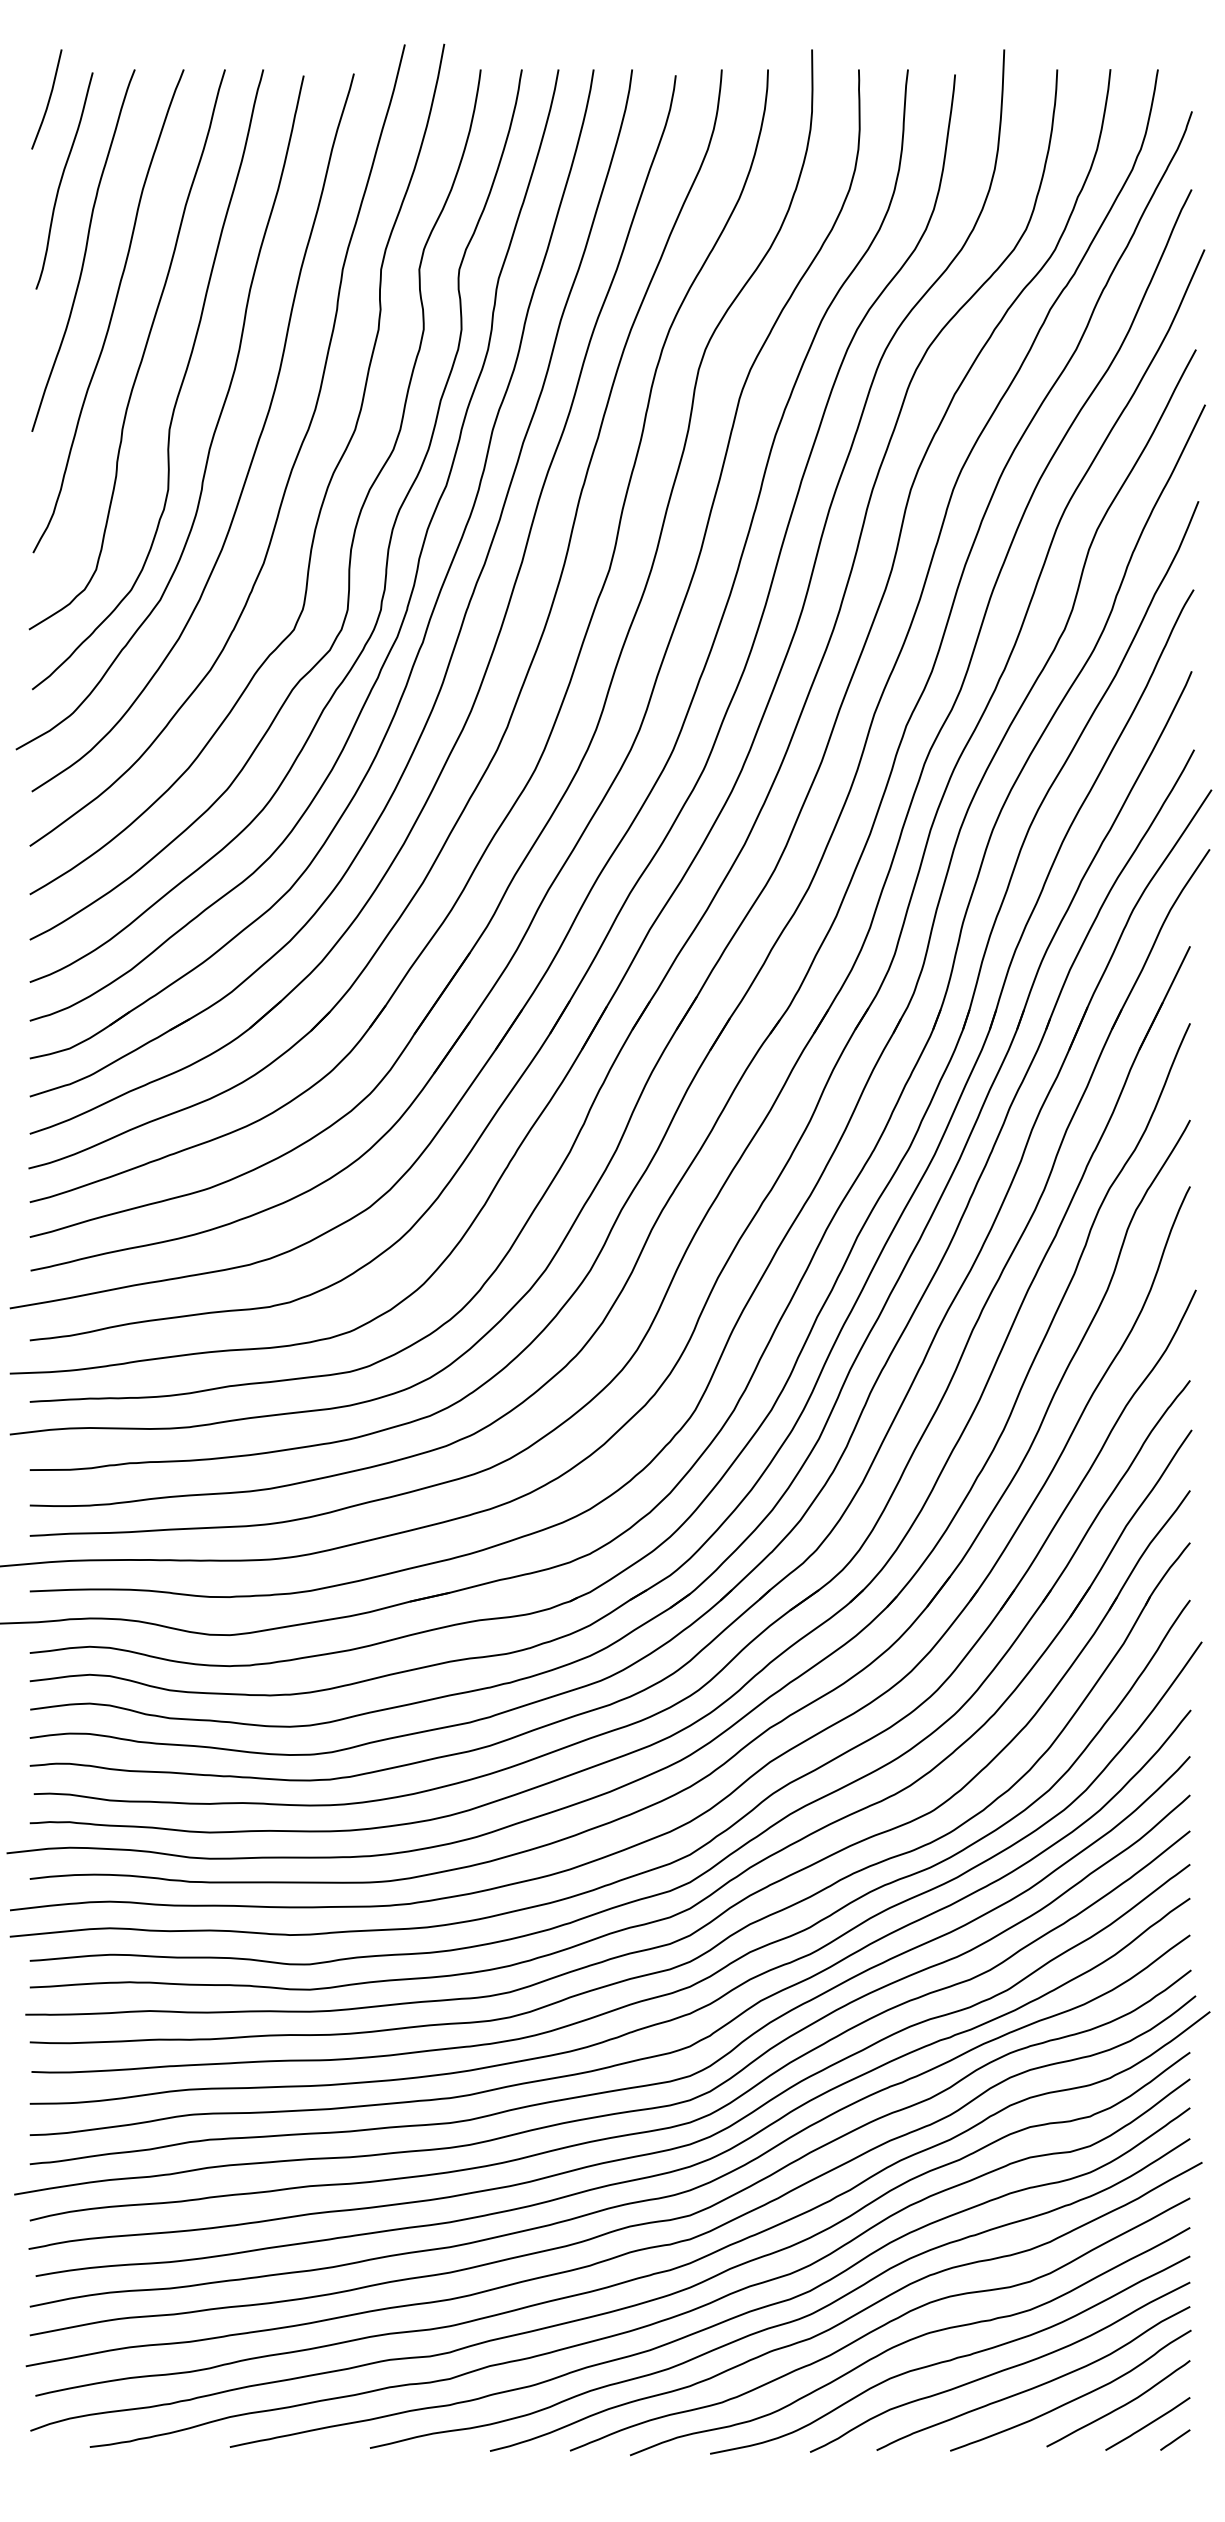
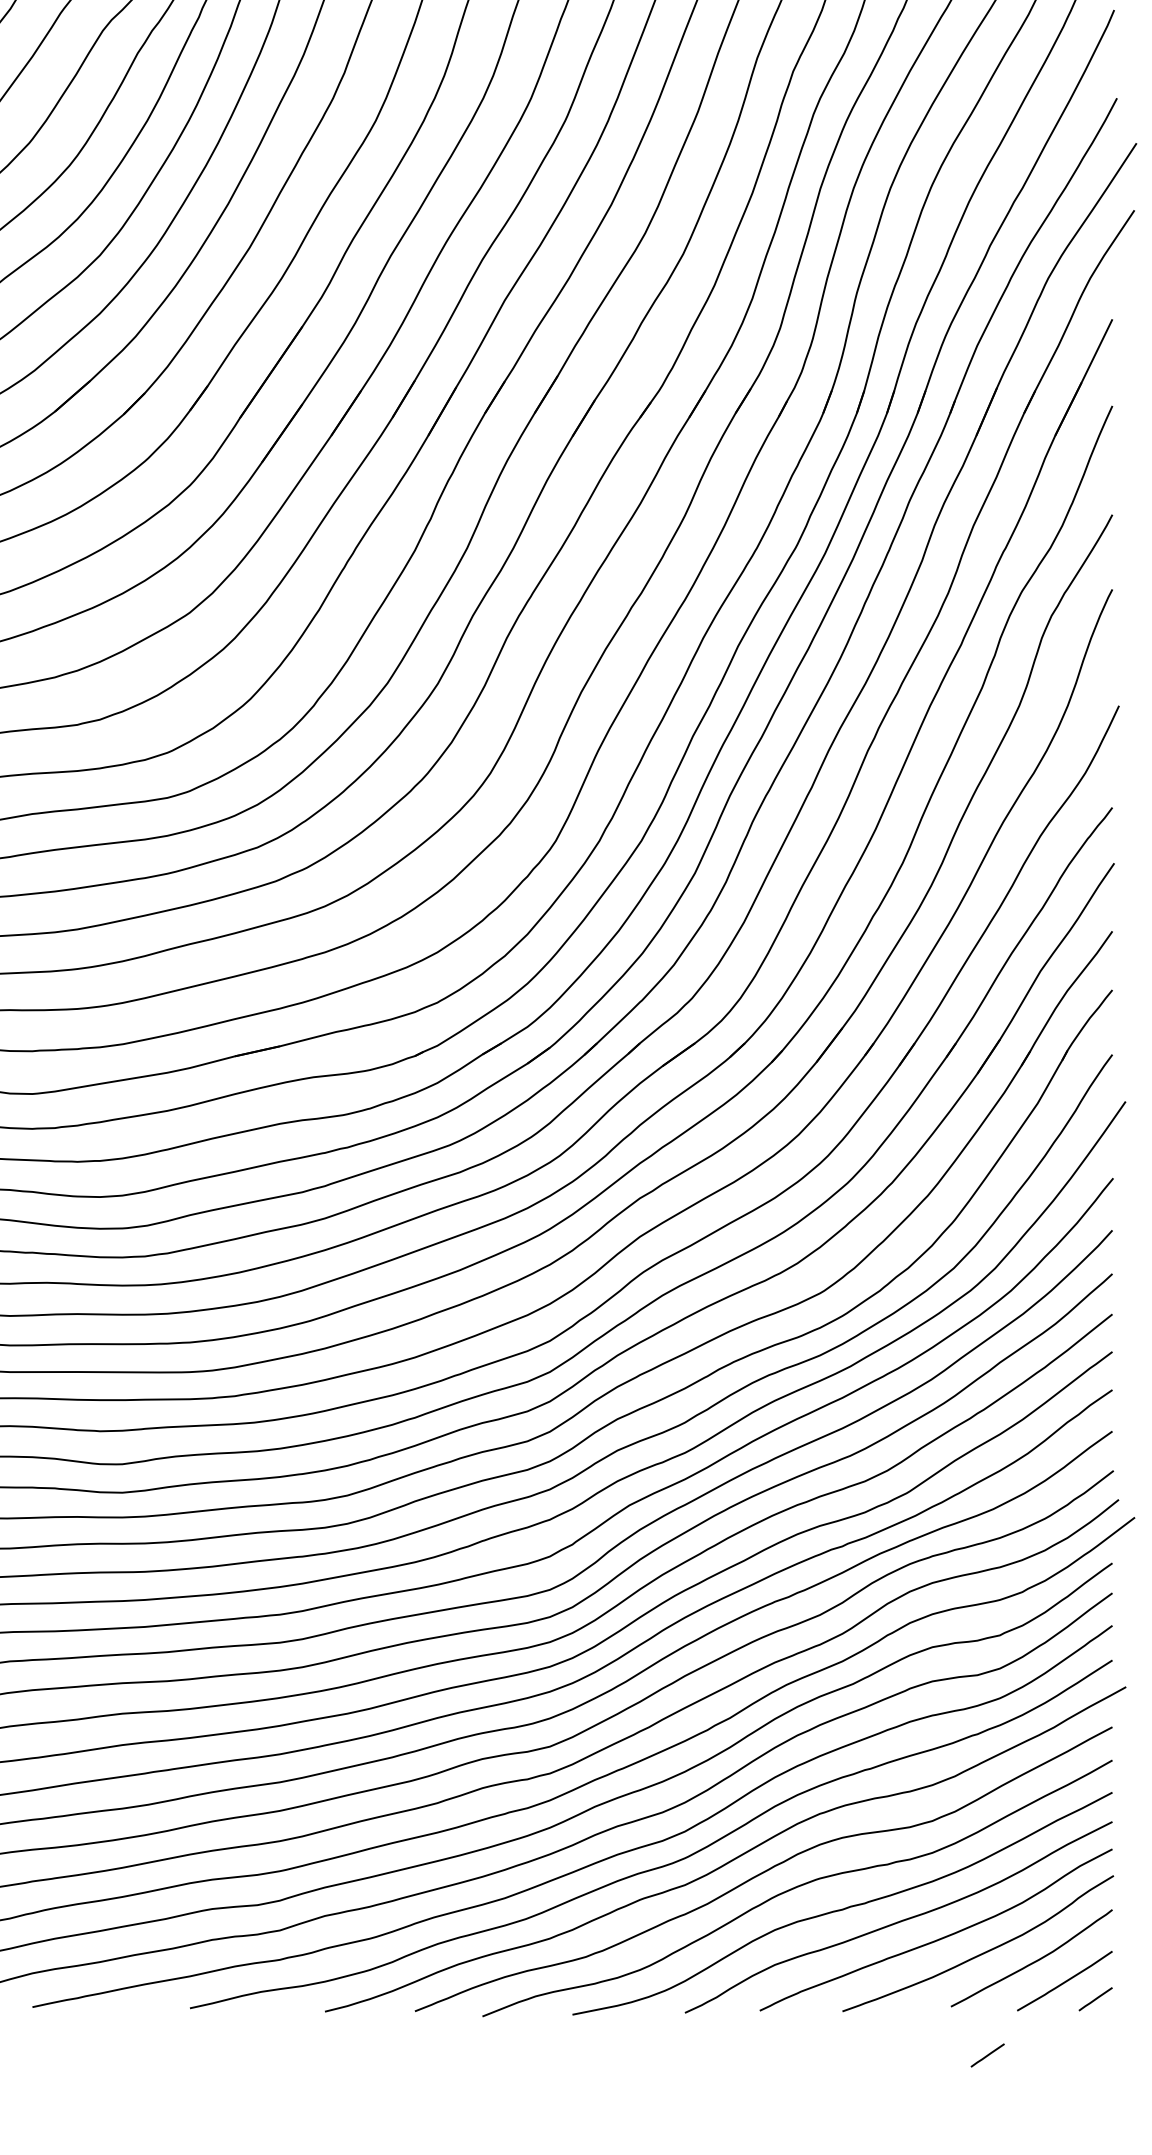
line: (1079, 2489) -> (987, 2054), added

